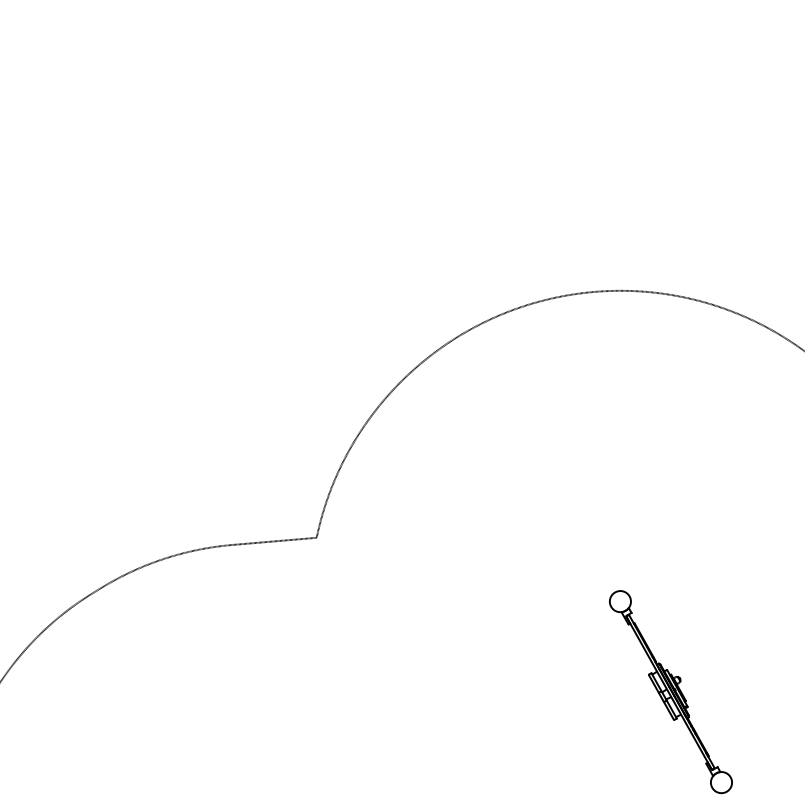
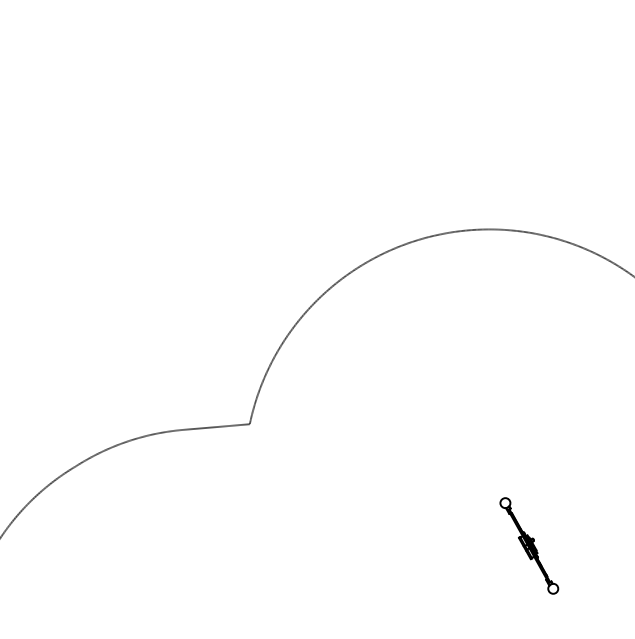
part: (671, 691) -> (529, 545), size x0.6

